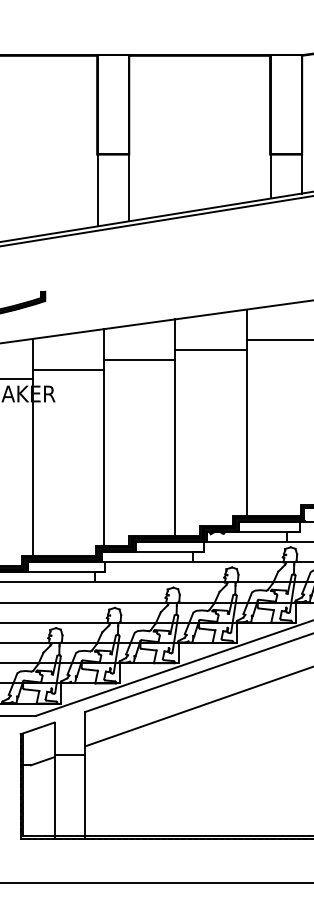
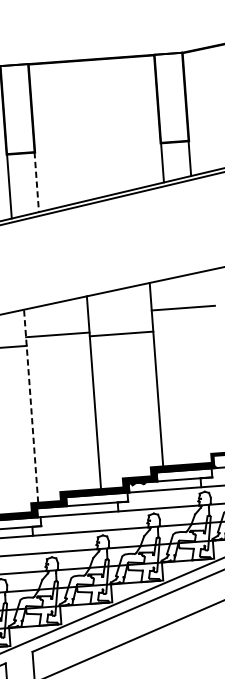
line: (128, 187) -> (36, 181), solid -> dashed
line: (210, 350) -> (121, 334), moved
line: (103, 437) -> (30, 406), solid -> dashed

